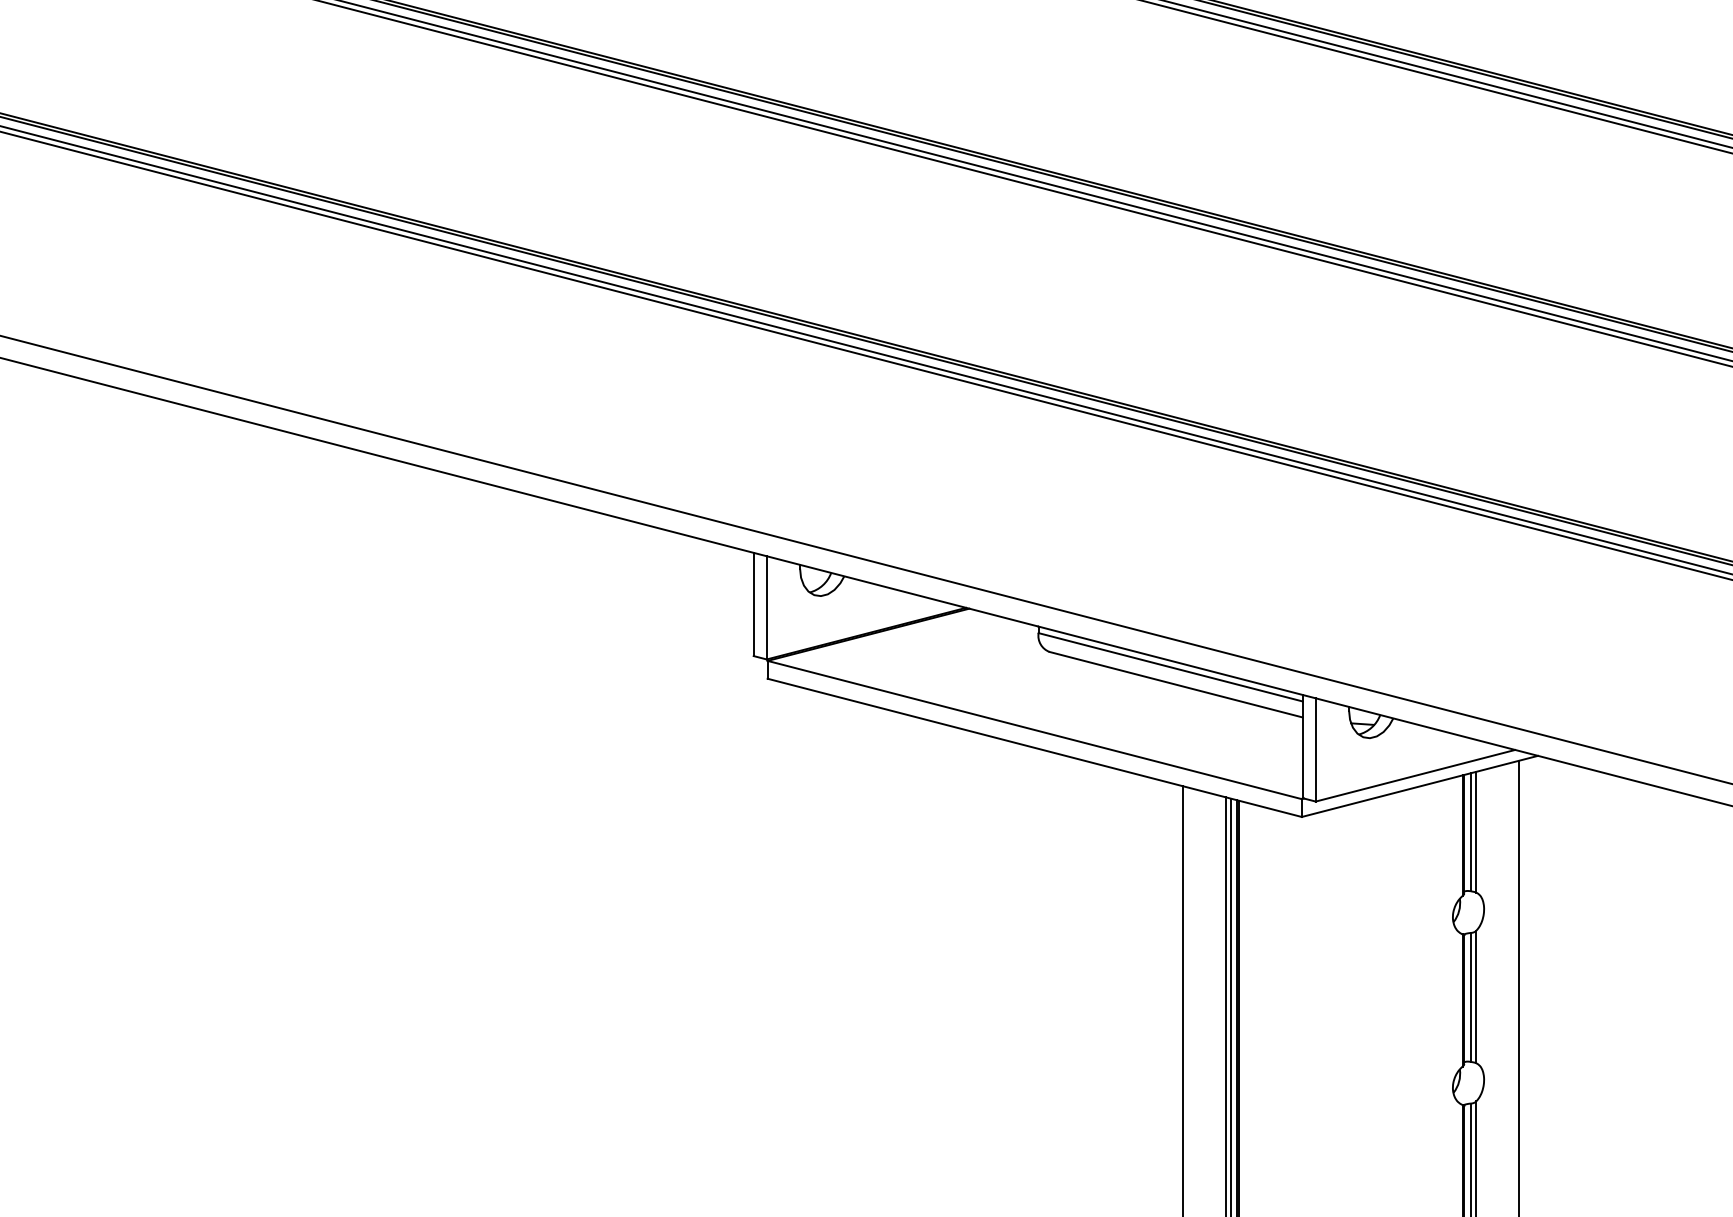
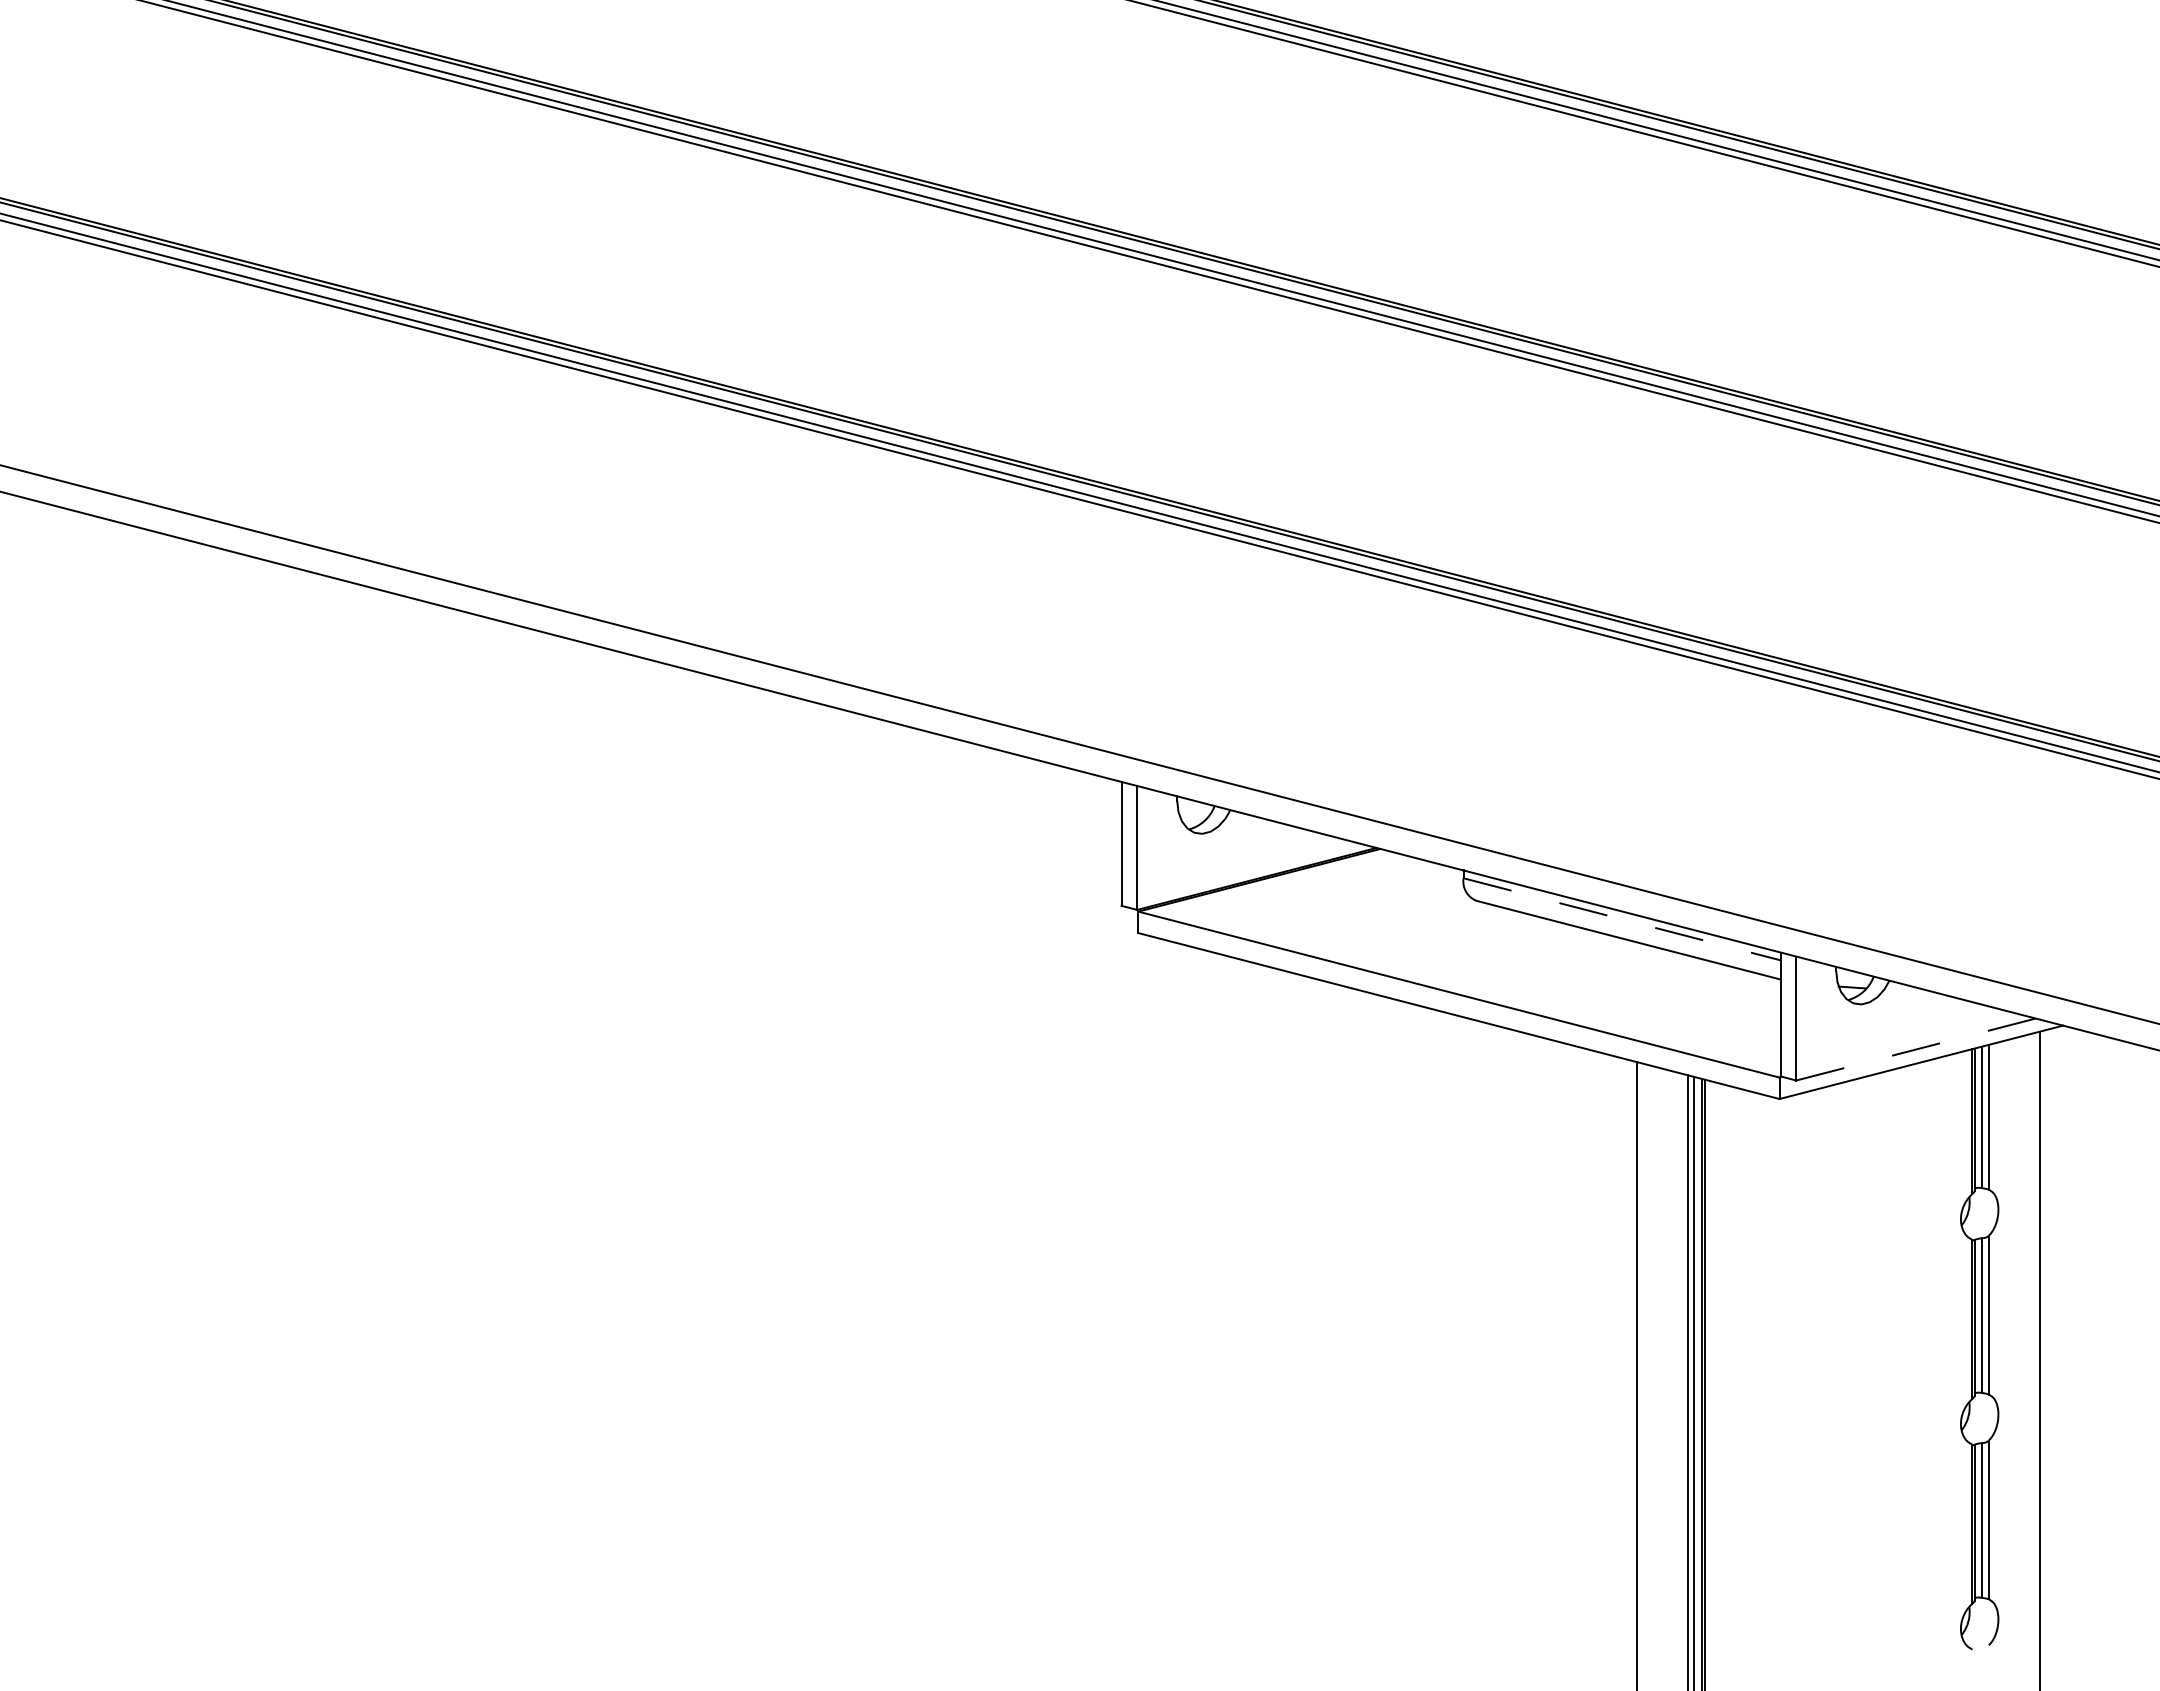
line: (1170, 667) -> (1622, 919), solid -> dashed
line: (1415, 775) -> (1916, 1049), solid -> dashed

